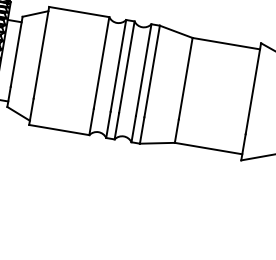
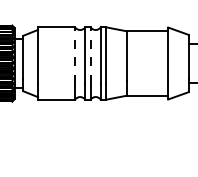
line: (102, 61) -> (75, 54), solid -> dashed
line: (127, 65) -> (90, 54), solid -> dashed

